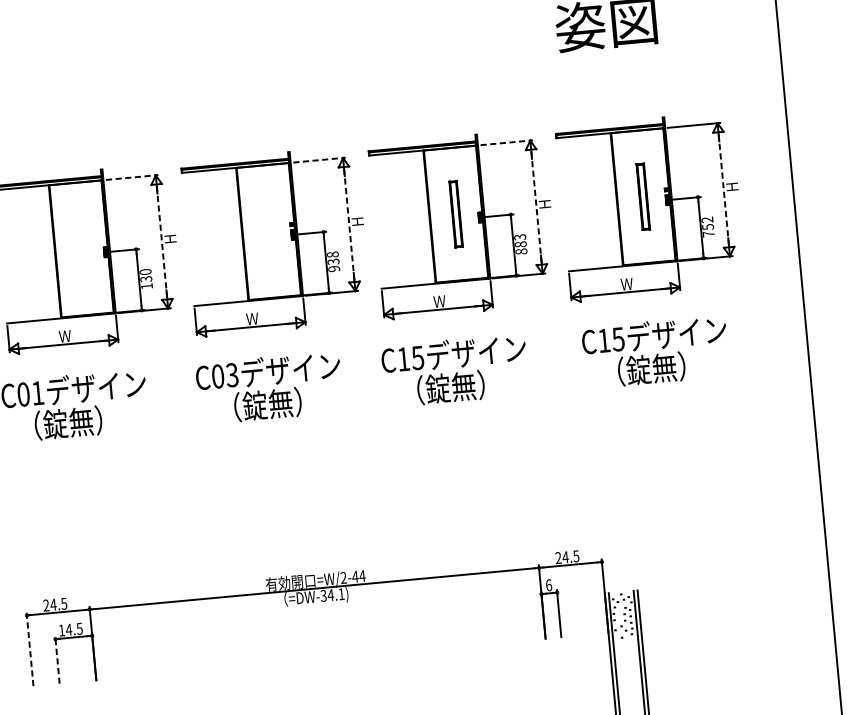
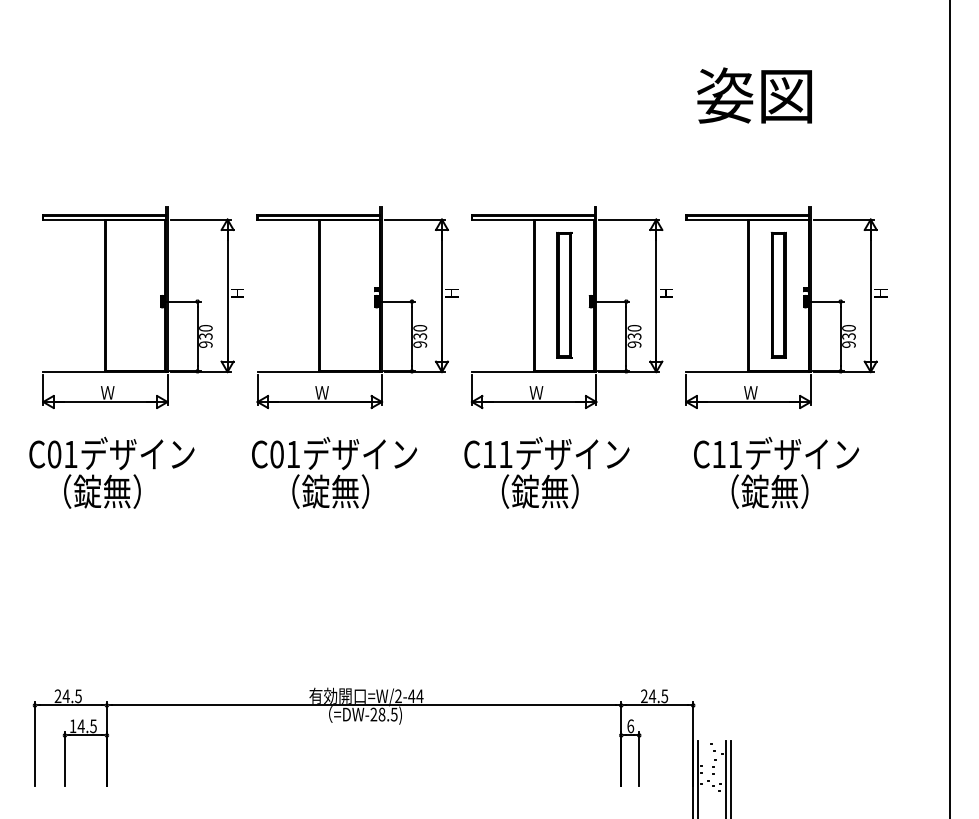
line: (506, 142) -> (629, 219), dashed -> solid
line: (319, 160) -> (414, 219), dashed -> solid
line: (132, 177) -> (200, 219), dashed -> solid
line: (723, 189) -> (870, 295), dashed -> solid
part: (643, 197) -> (778, 295), size x1.67
line: (536, 206) -> (656, 295), dashed -> solid
part: (456, 214) -> (564, 295), size x1.67
line: (348, 224) -> (441, 295), dashed -> solid
text: (707, 227) -> (848, 336), 752 -> 930
line: (161, 241) -> (227, 295), dashed -> solid
text: (520, 244) -> (634, 336), 883 -> 930
text: (333, 254) -> (420, 328), 938 -> 930
text: (146, 286) -> (205, 344), 130 -> 930
text: (618, 339) -> (735, 454), C15 -> C11
text: (417, 358) -> (505, 454), C15 -> C11
text: (231, 375) -> (292, 454), C03 -> C01
text: (332, 595) -> (383, 714), =DW-34.1) -> =DW-28.5)
line: (29, 649) -> (34, 744), dashed -> solid
line: (57, 660) -> (64, 759), dashed -> solid

